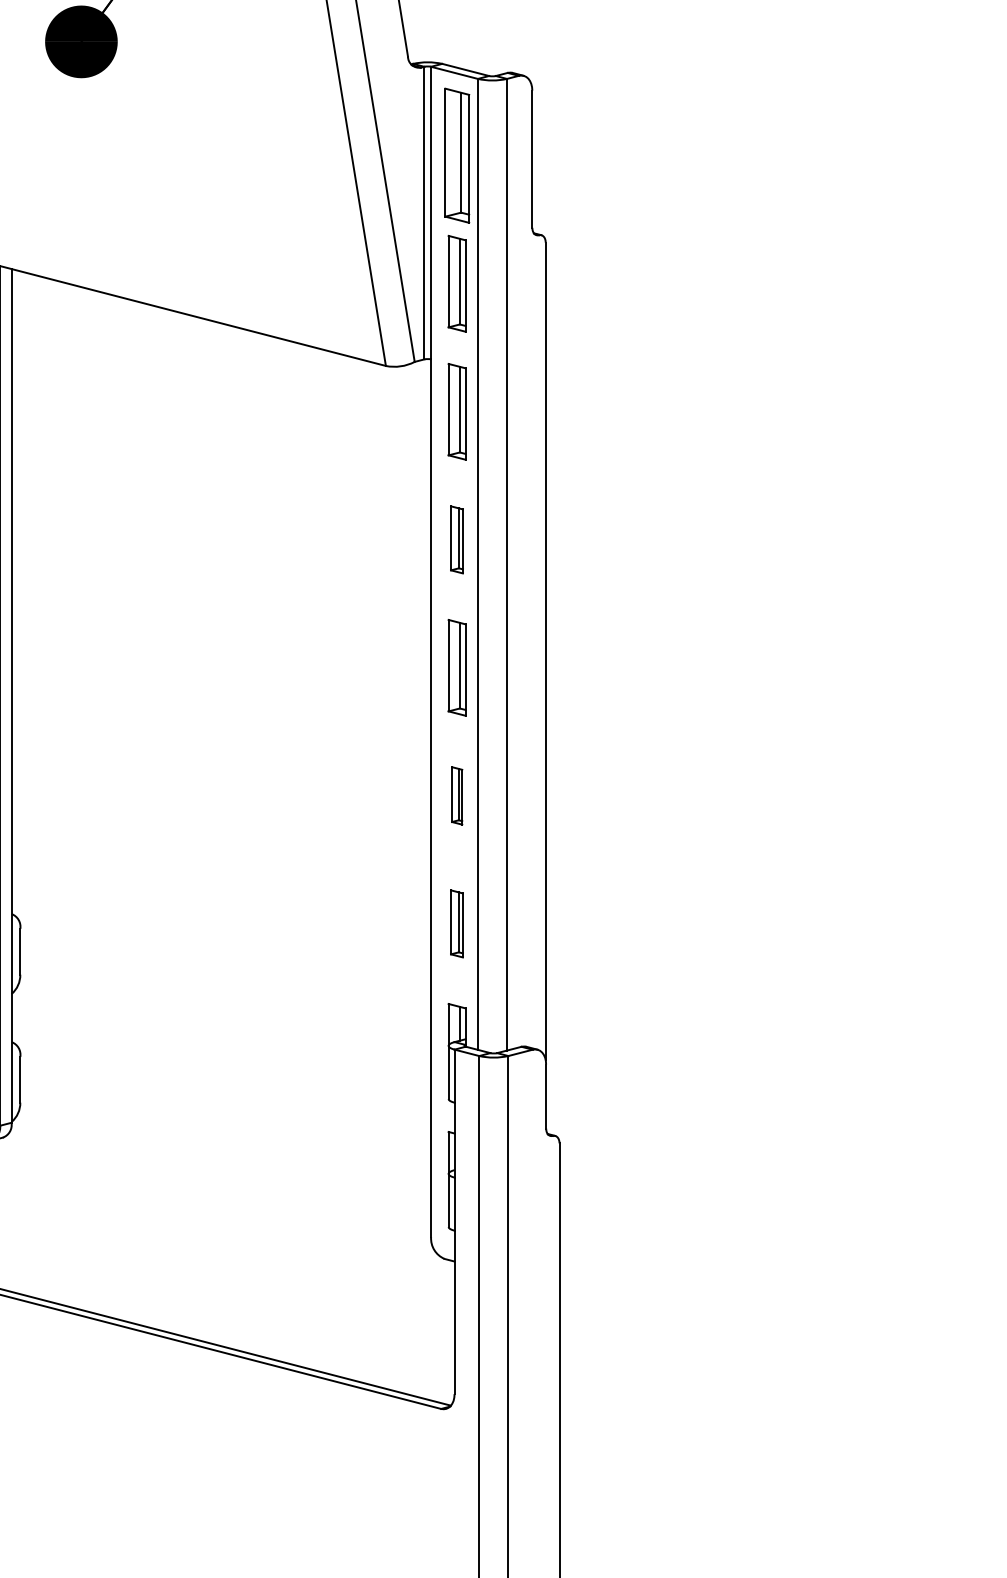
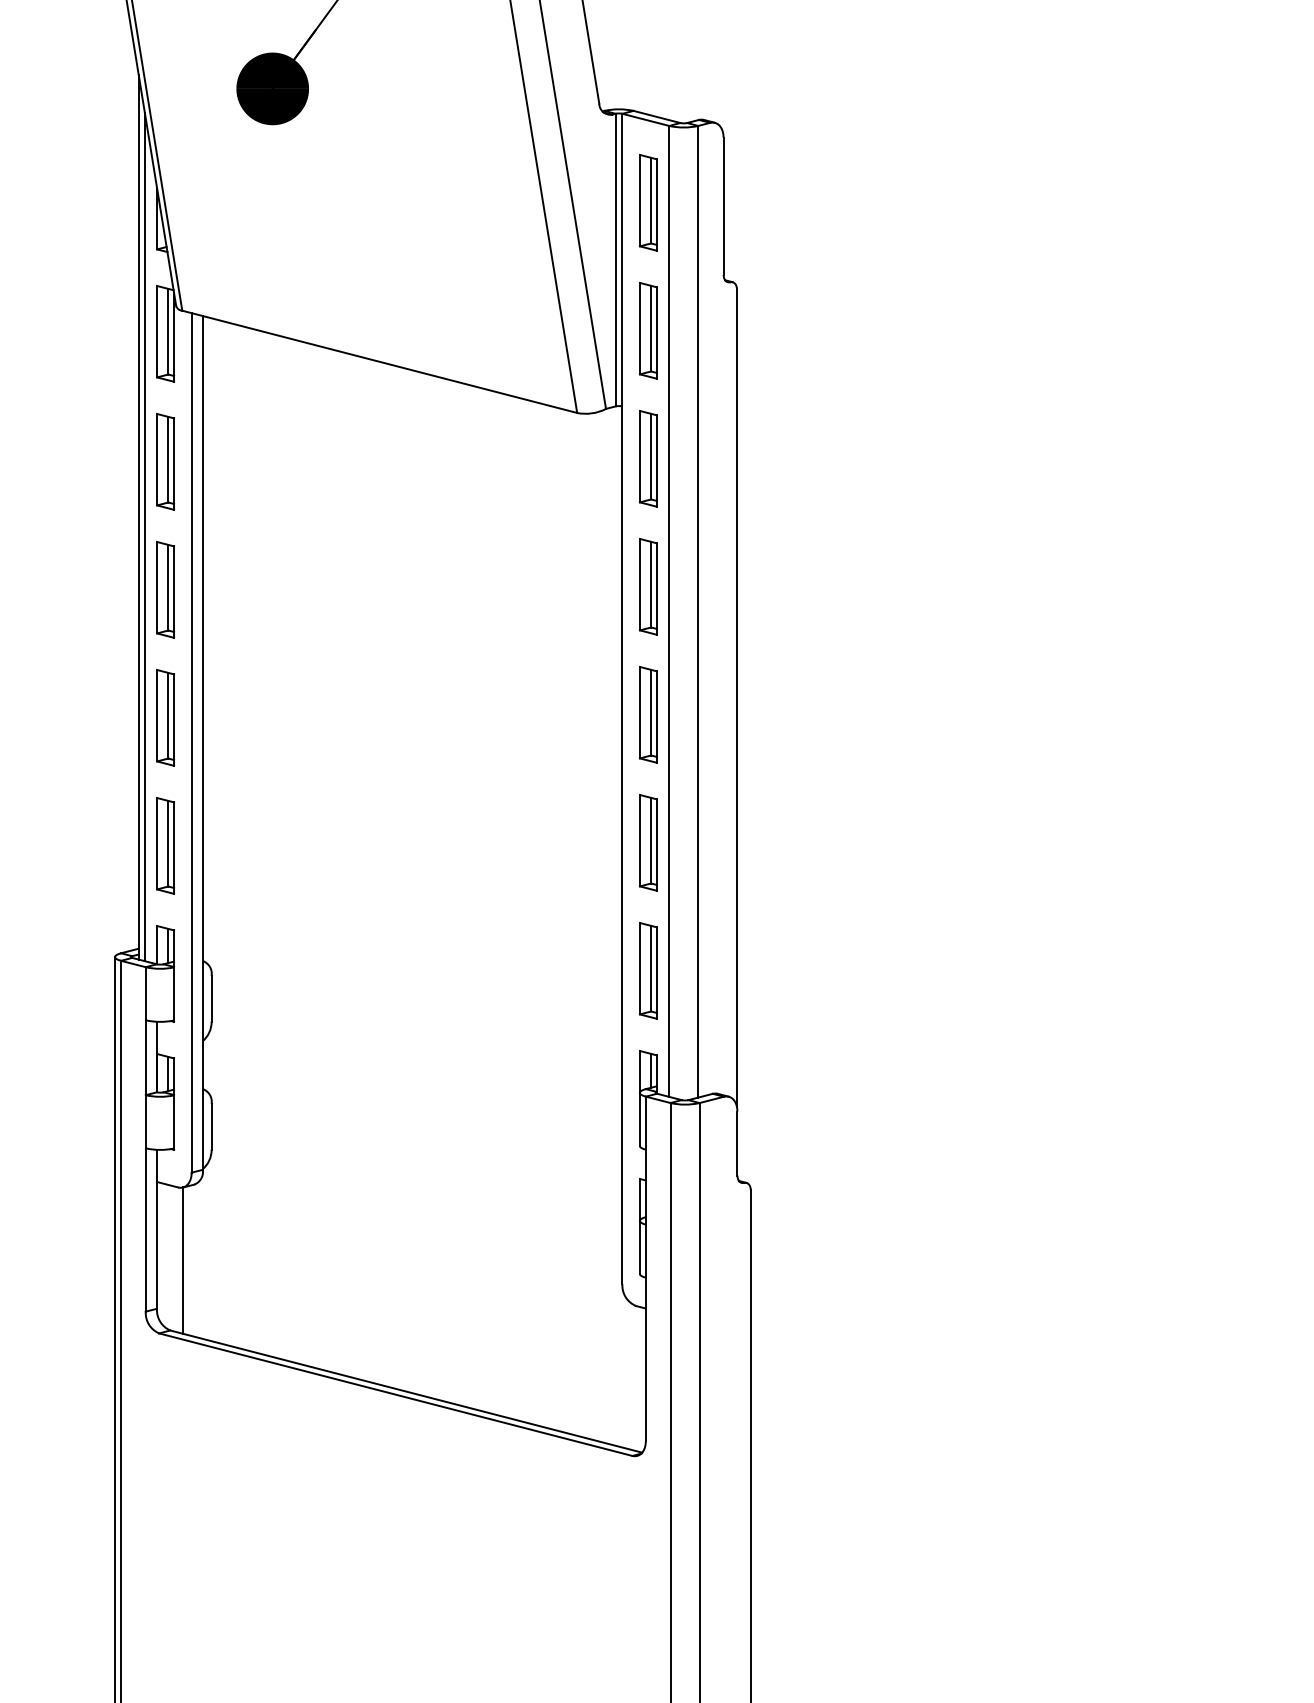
part: (456, 155) -> (647, 202), size x0.71
part: (456, 539) -> (647, 586), size x1.43
part: (457, 795) -> (648, 842), size x1.67
part: (456, 923) -> (647, 970), size x1.43

